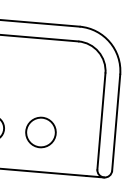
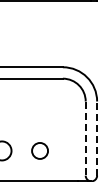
line: (101, 122) -> (85, 139), solid -> dashed
line: (116, 122) -> (97, 138), solid -> dashed
circle: (40, 131) -> (39, 150), size x0.7

